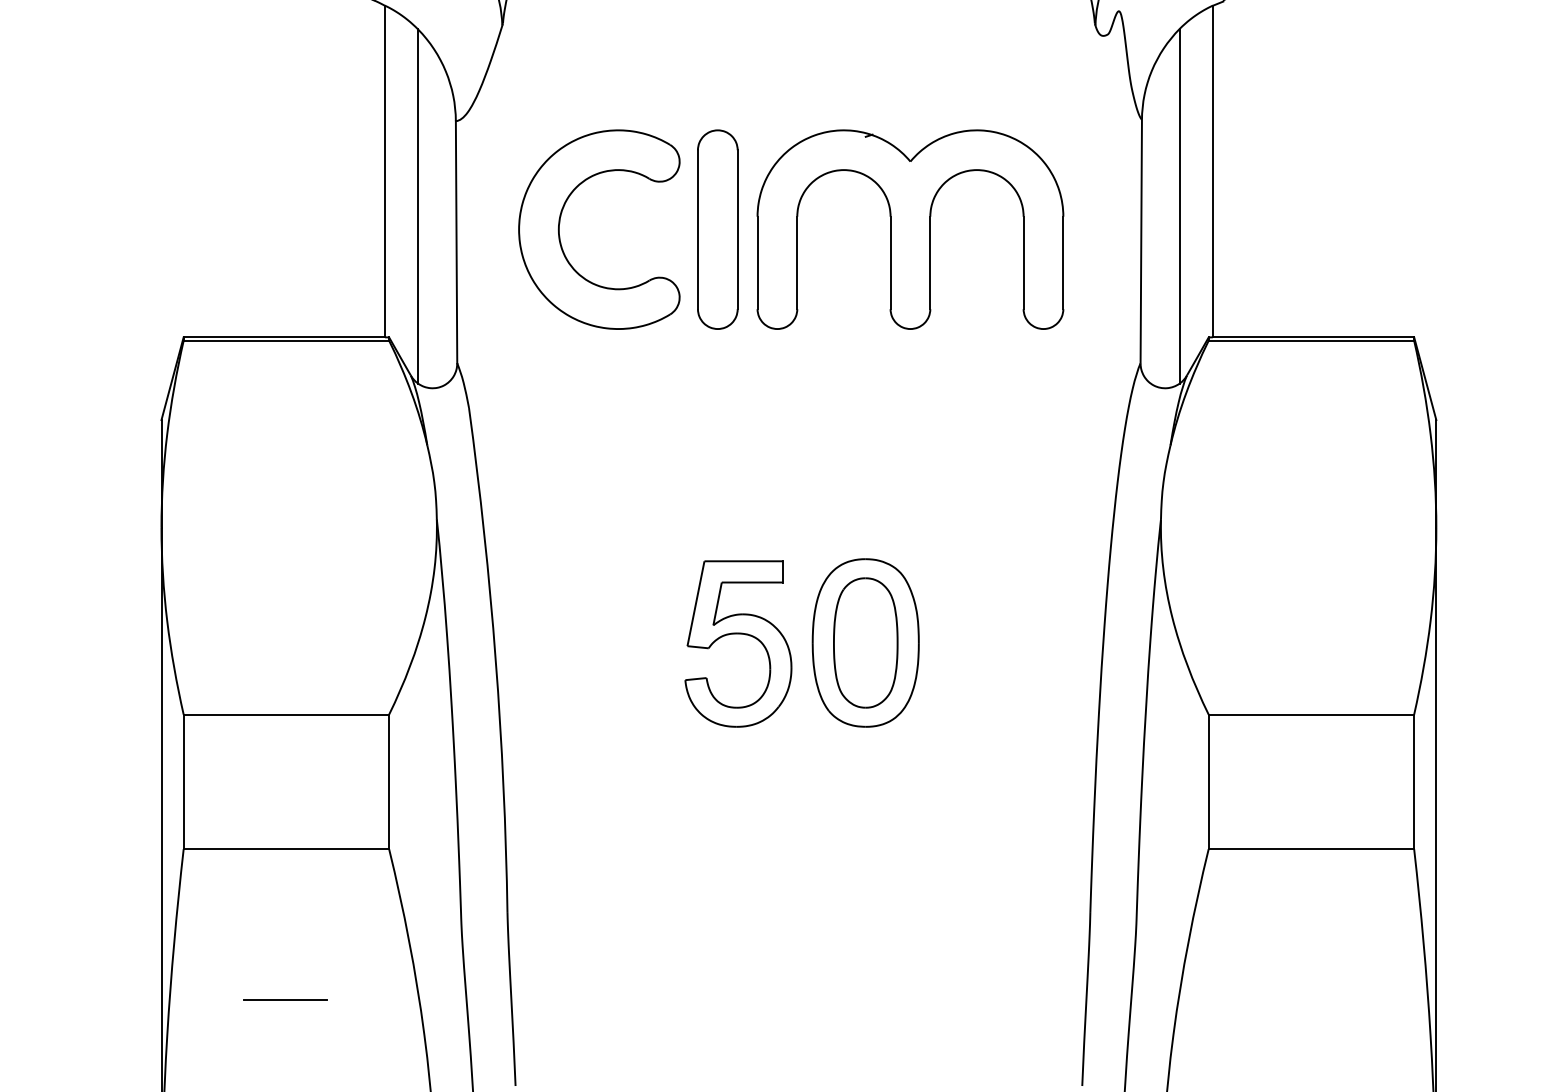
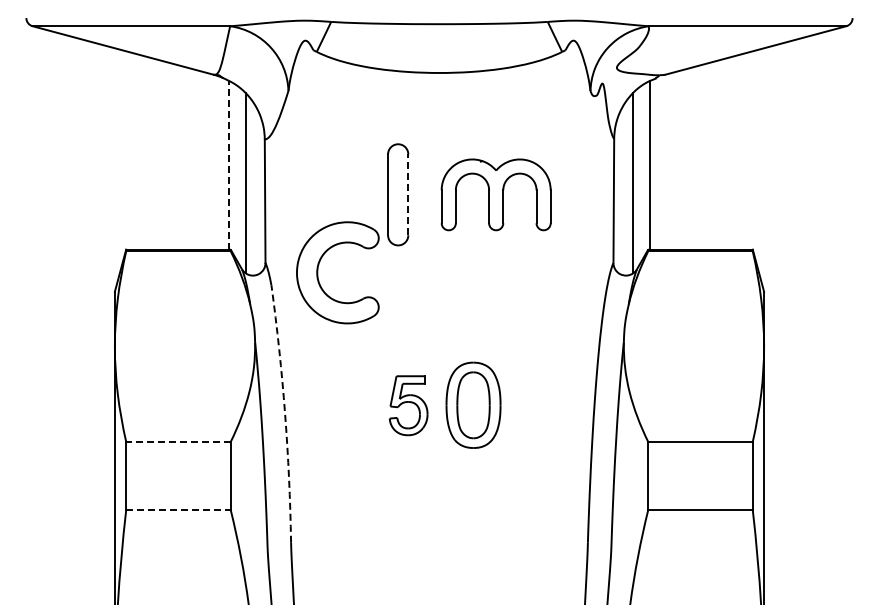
line: (384, 170) -> (228, 164), solid -> dashed
part: (561, 228) -> (318, 272), moved
line: (738, 228) -> (408, 194), solid -> dashed
part: (908, 228) -> (495, 194), size x0.7
part: (738, 643) -> (408, 405), size x0.7
arc: (496, 659) -> (285, 413), solid -> dashed
line: (286, 714) -> (178, 441), solid -> dashed
line: (288, 849) -> (179, 510), solid -> dashed
line: (286, 998) -> (178, 586), removed

